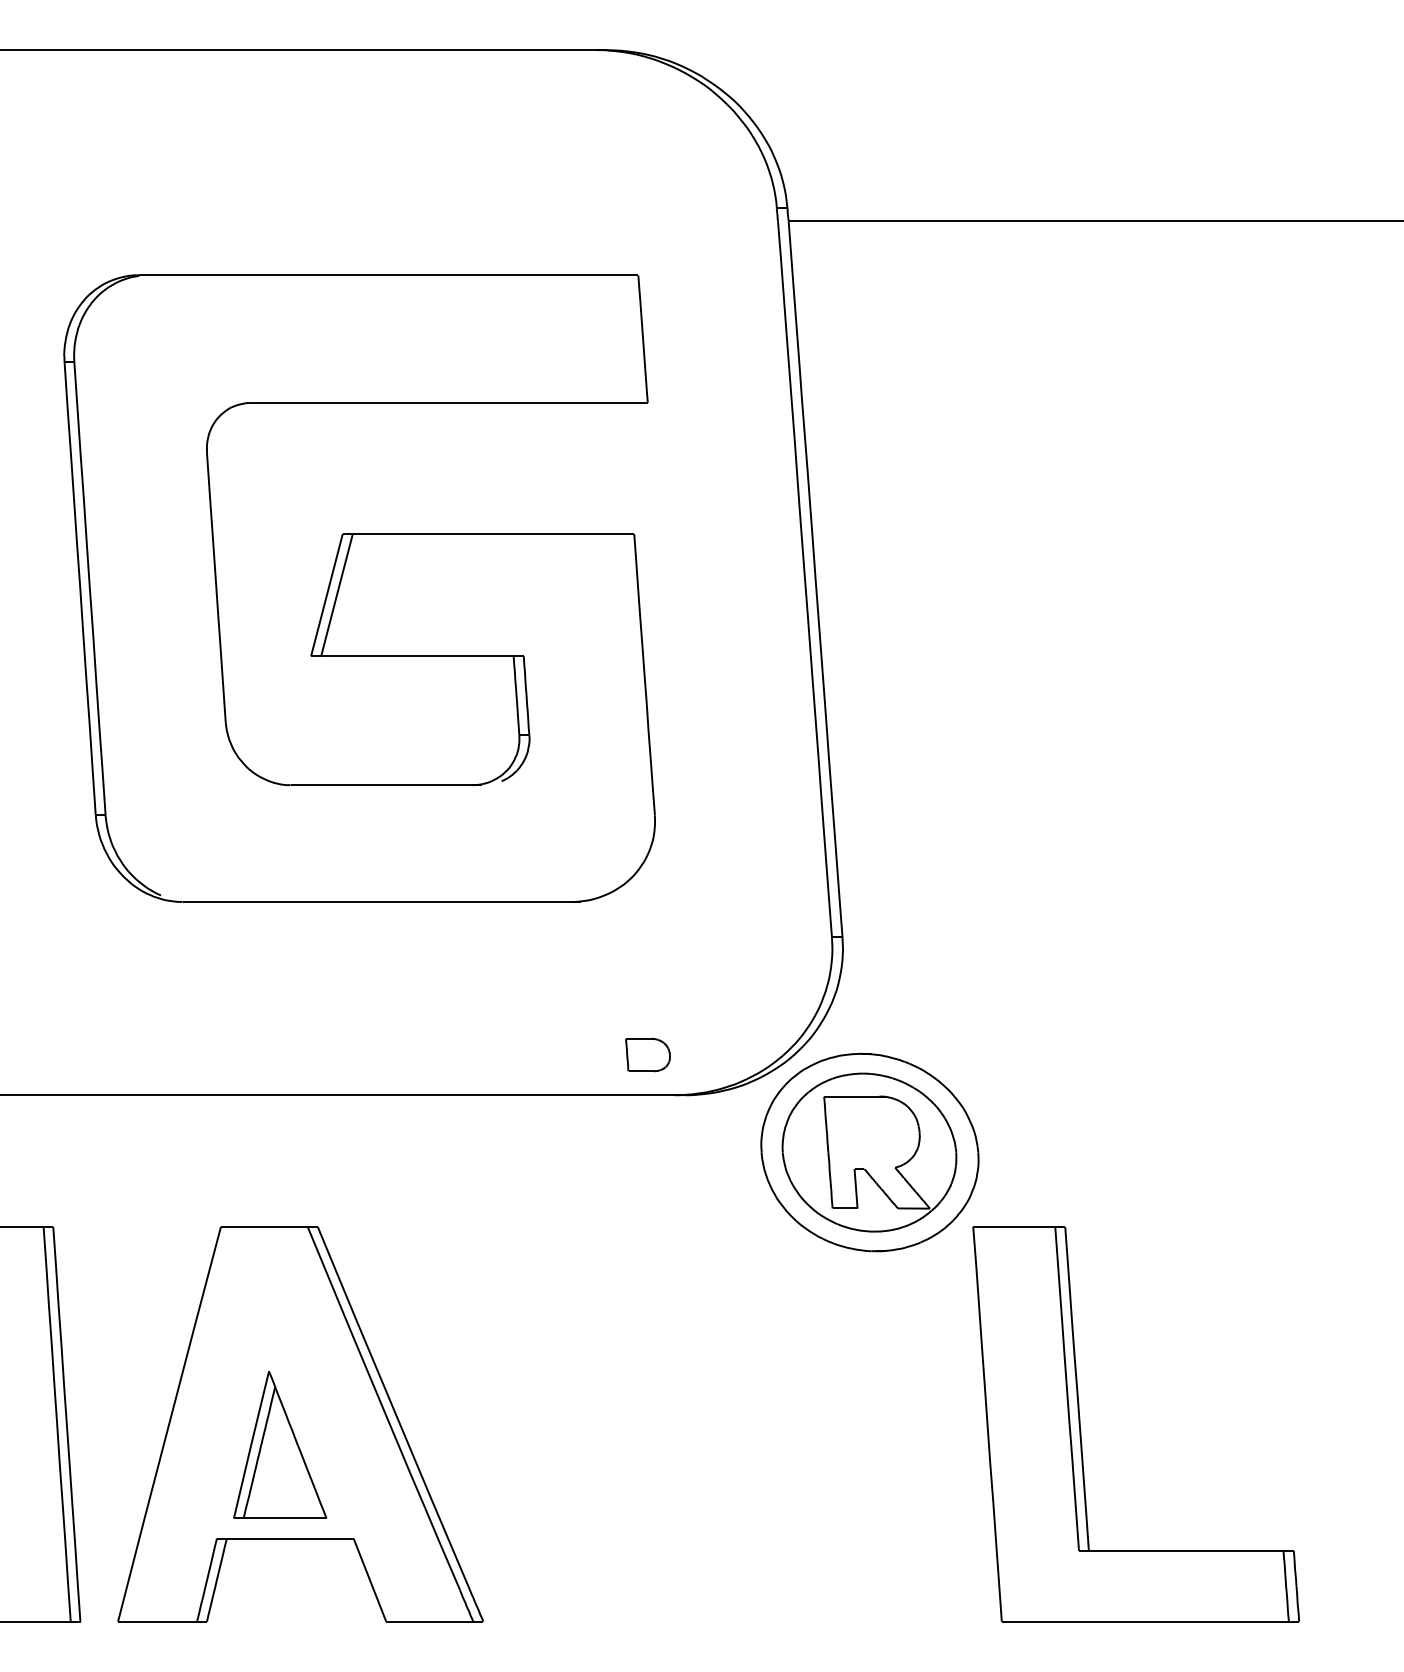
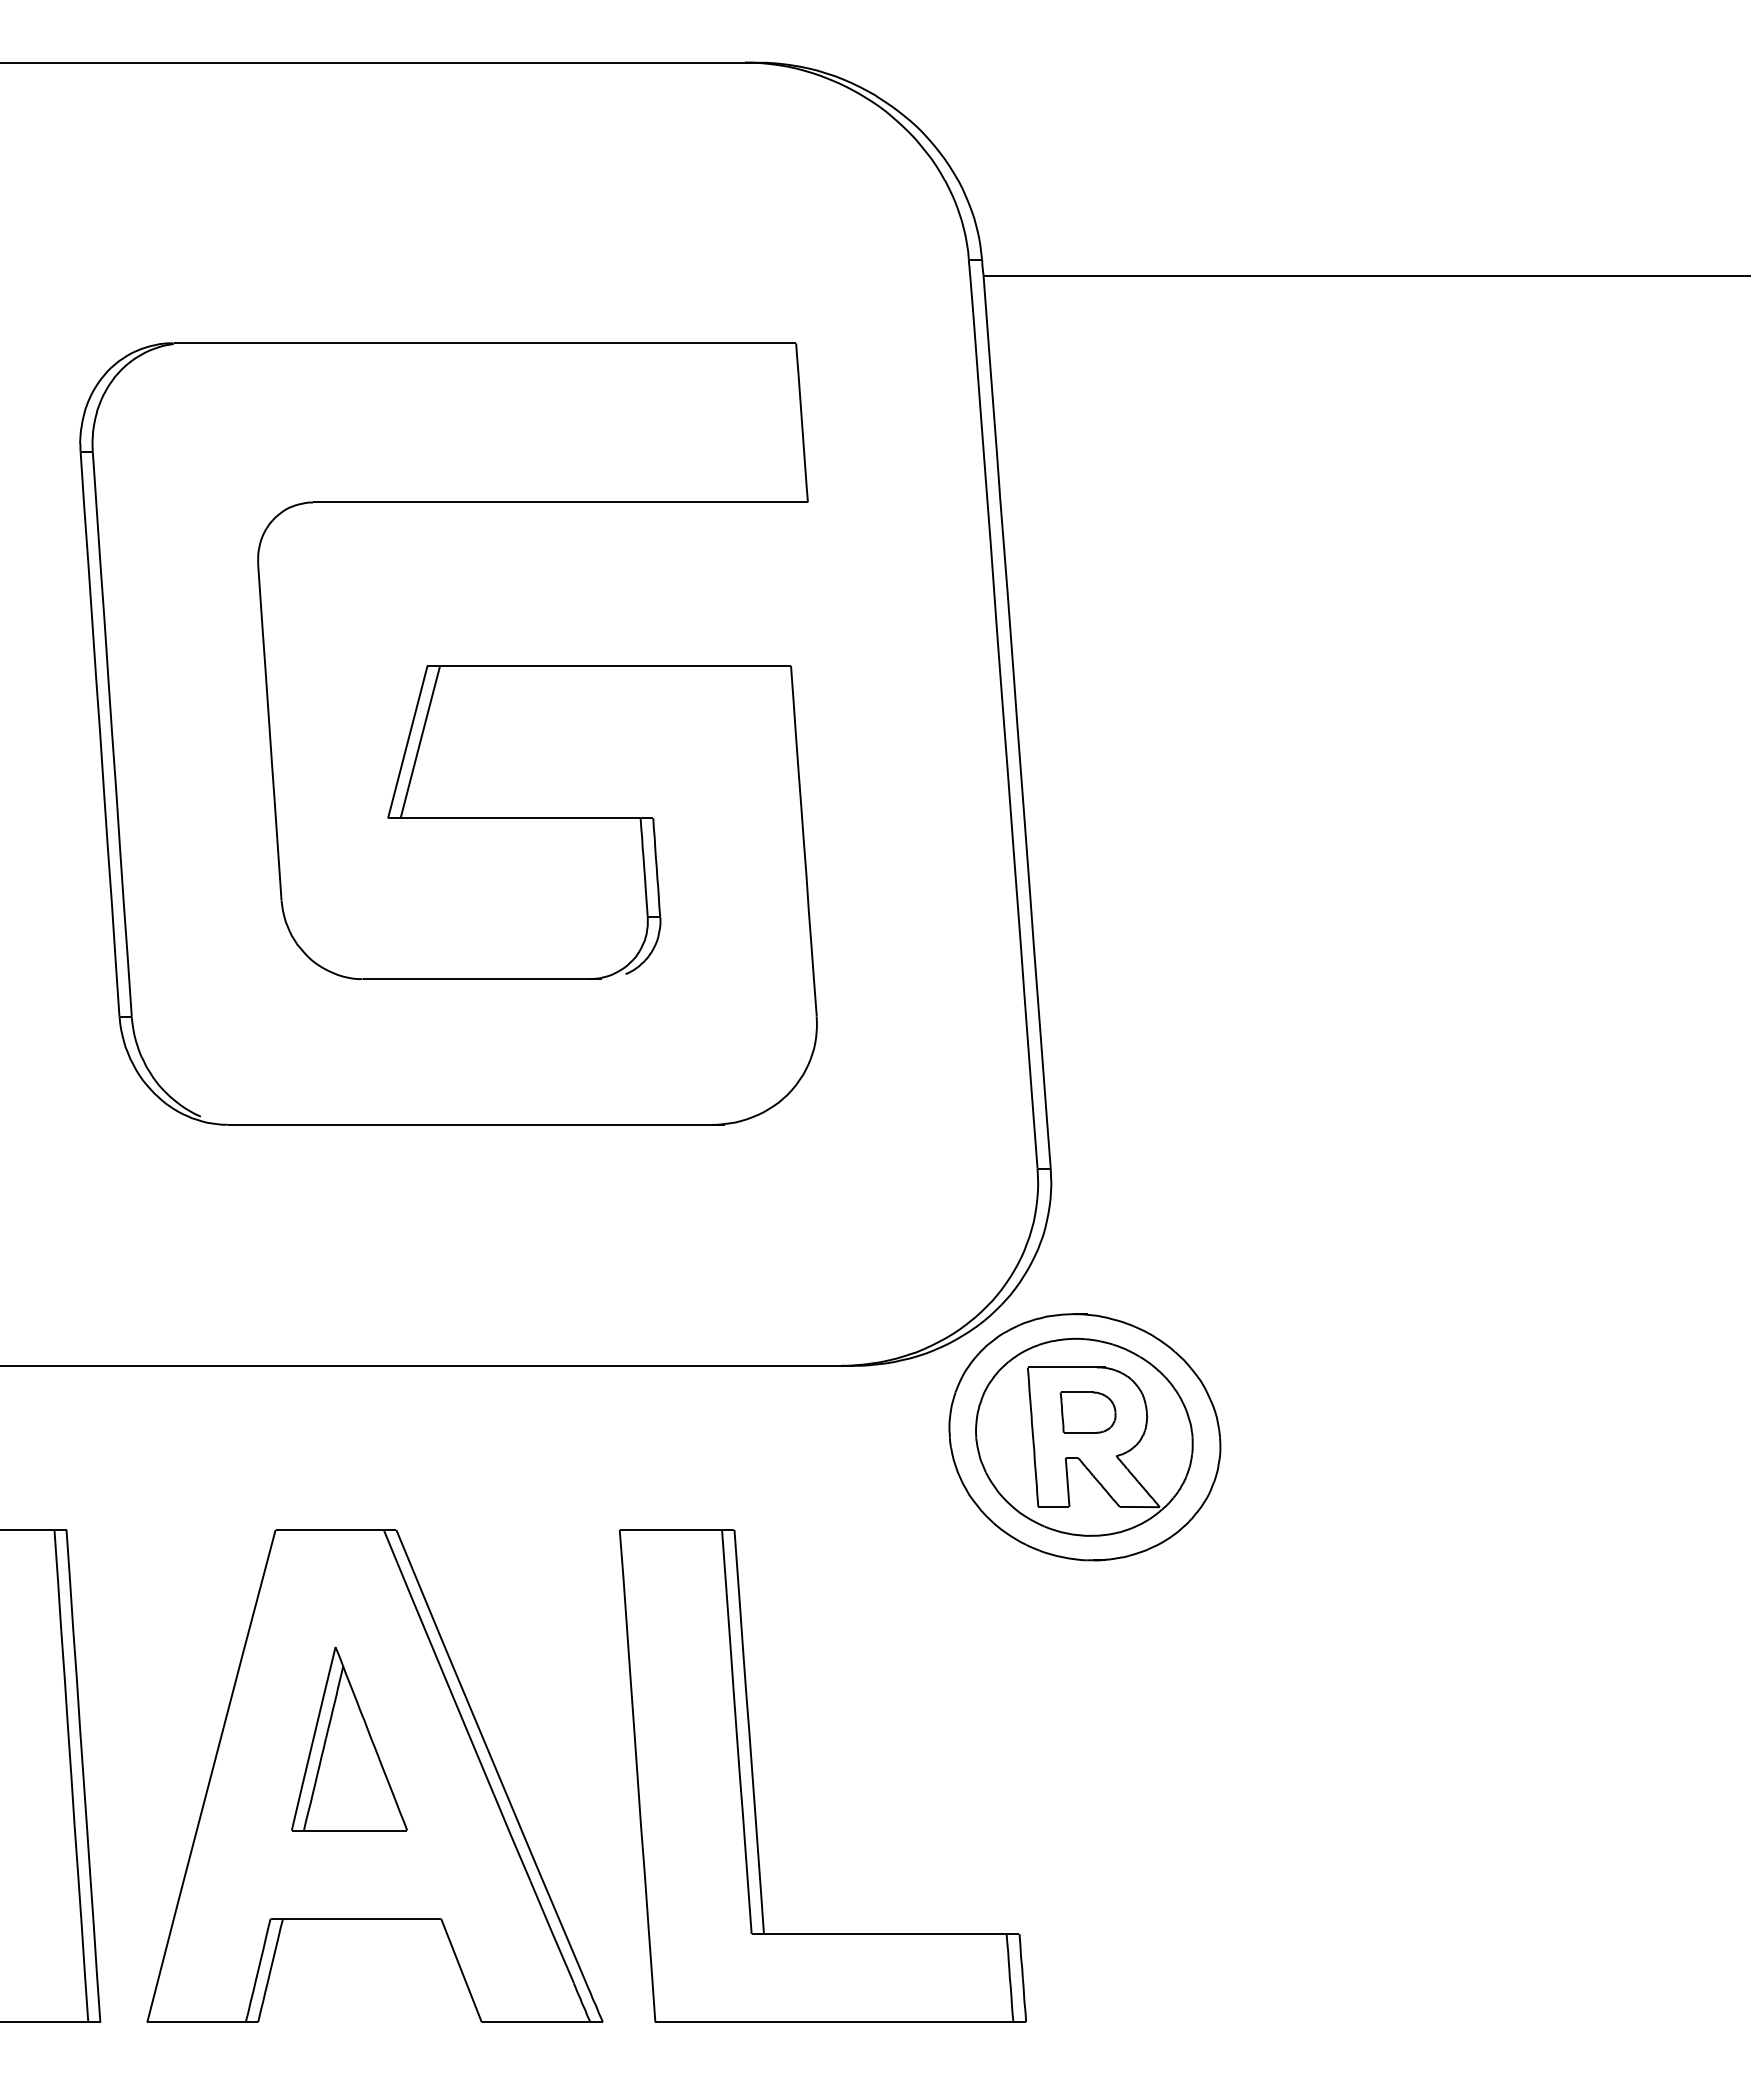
part: (647, 1054) -> (1087, 1412), moved
part: (1081, 1431) -> (754, 1784), moved
part: (280, 1444) -> (349, 1738), moved

